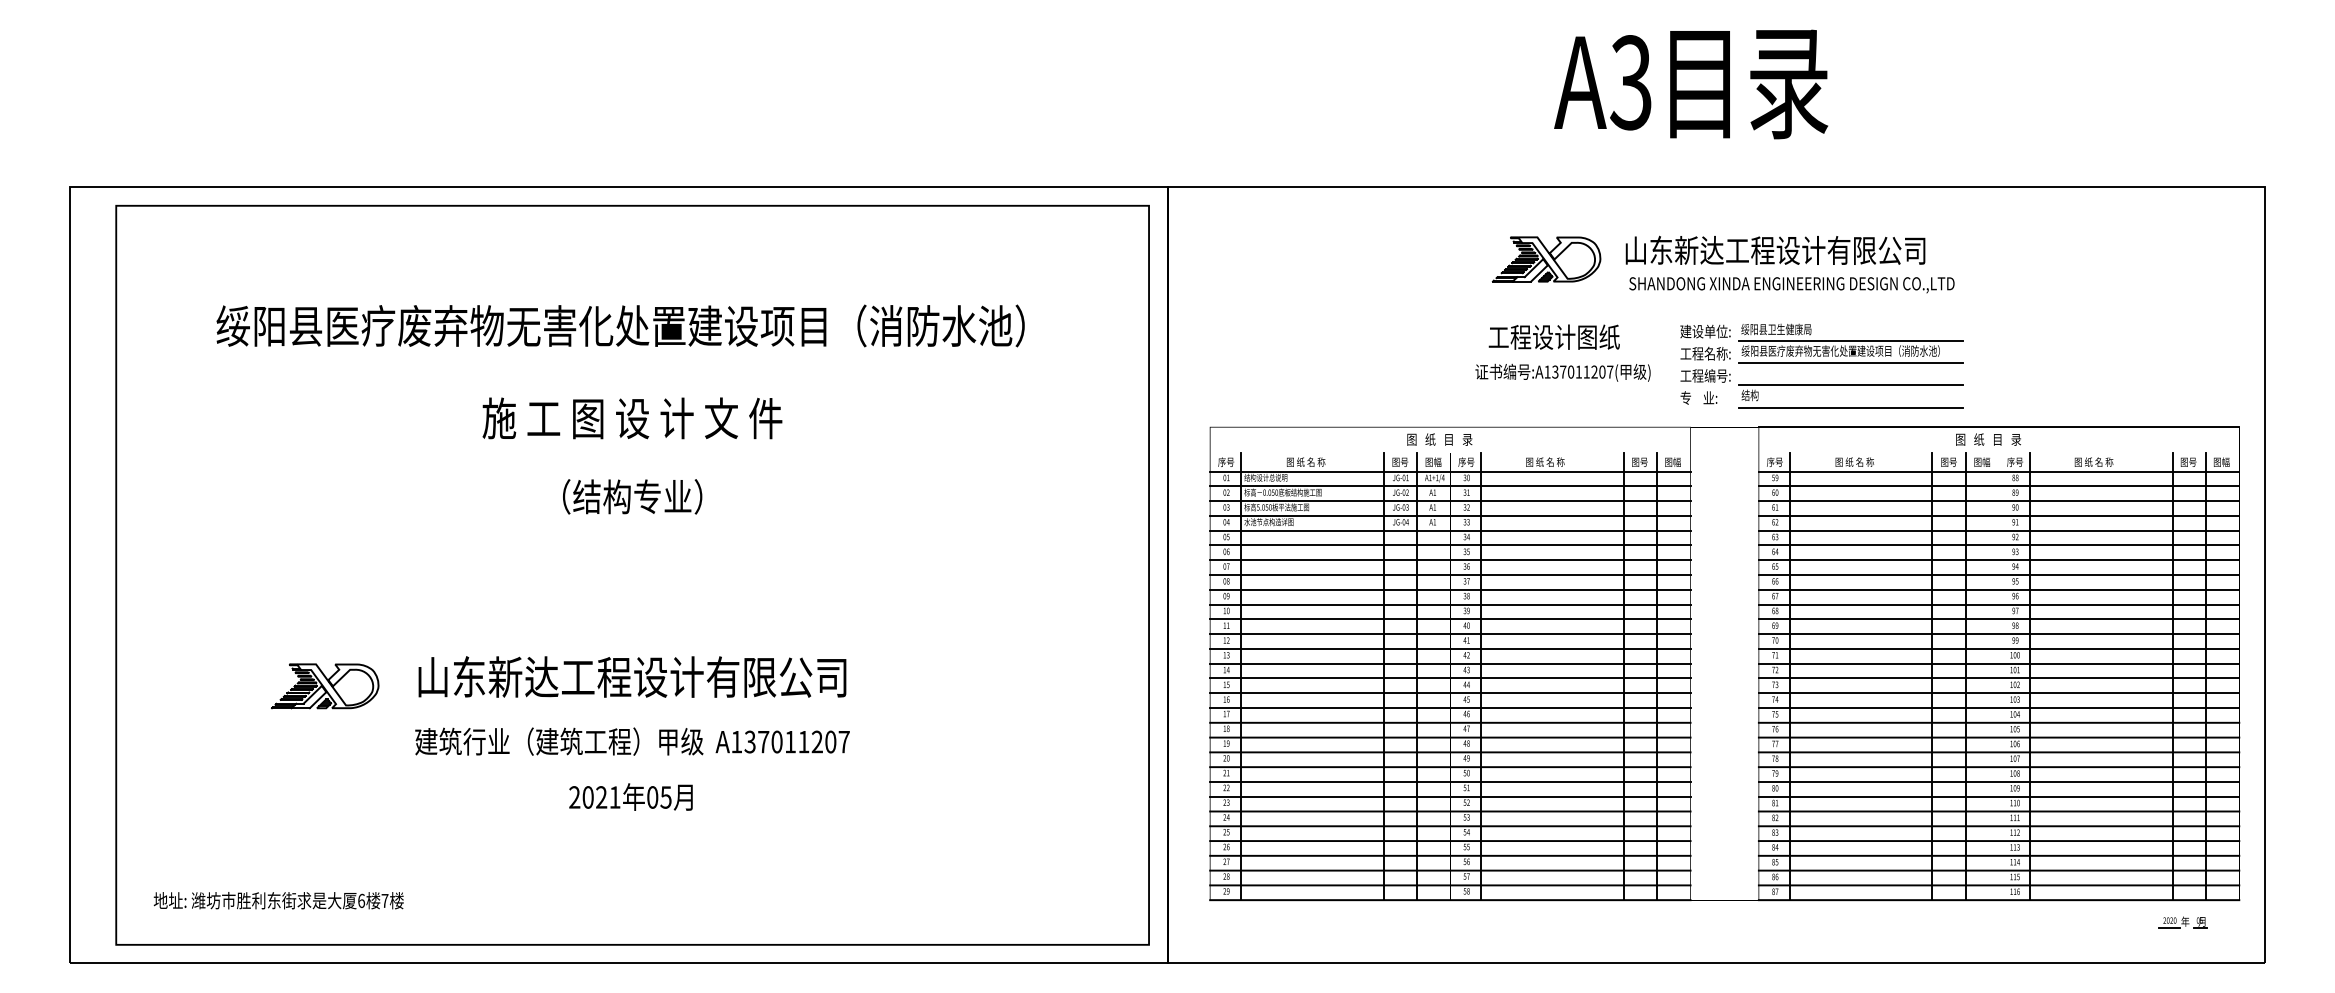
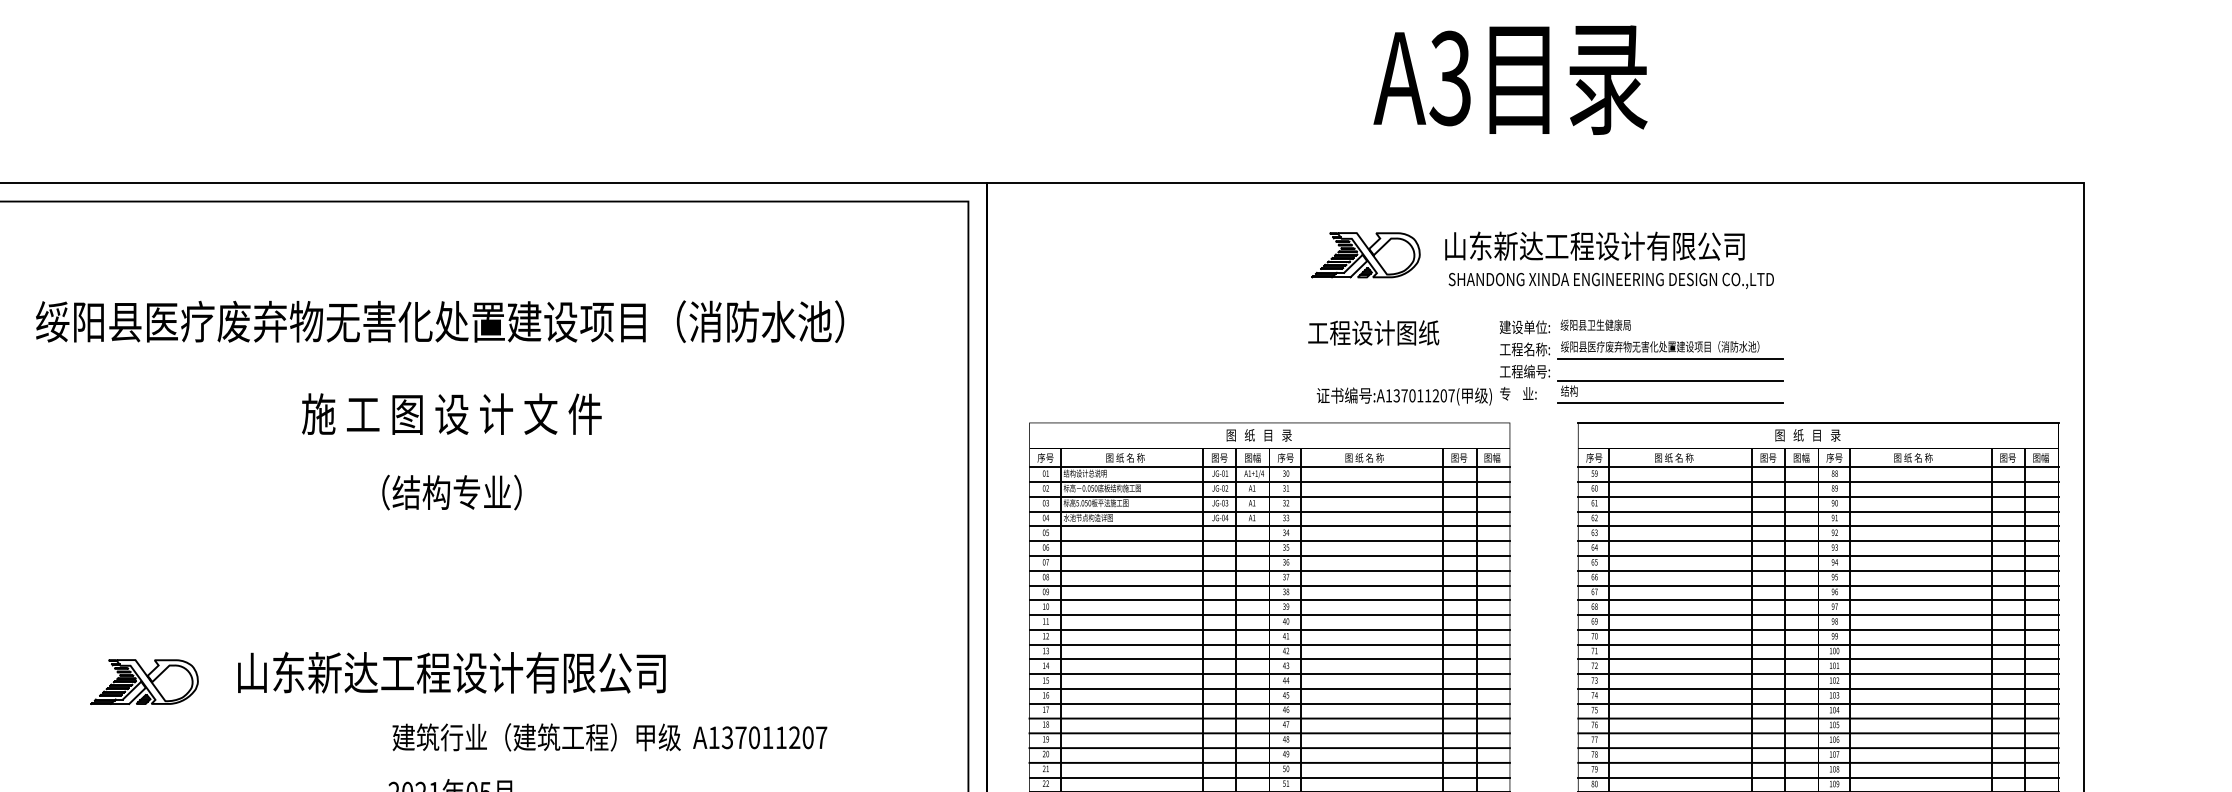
line: (1850, 341) -> (1669, 337), removed
text: (1562, 372) -> (1403, 396), moved
text: (632, 741) -> (609, 737), moved

